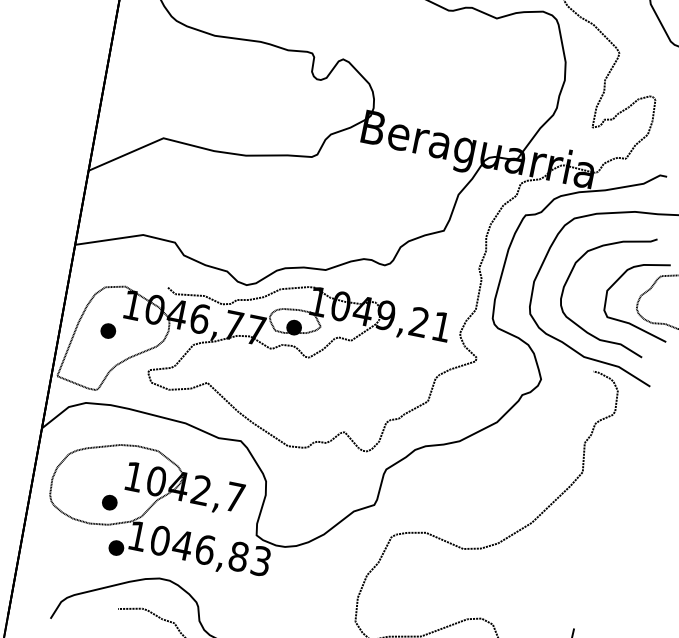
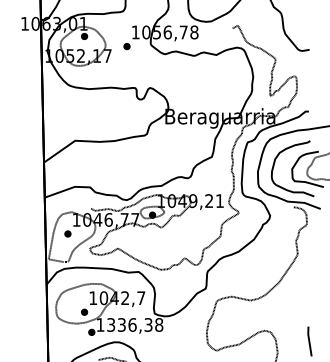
text: (211, 550) -> (135, 324), 1046,83 -> 1336,38

